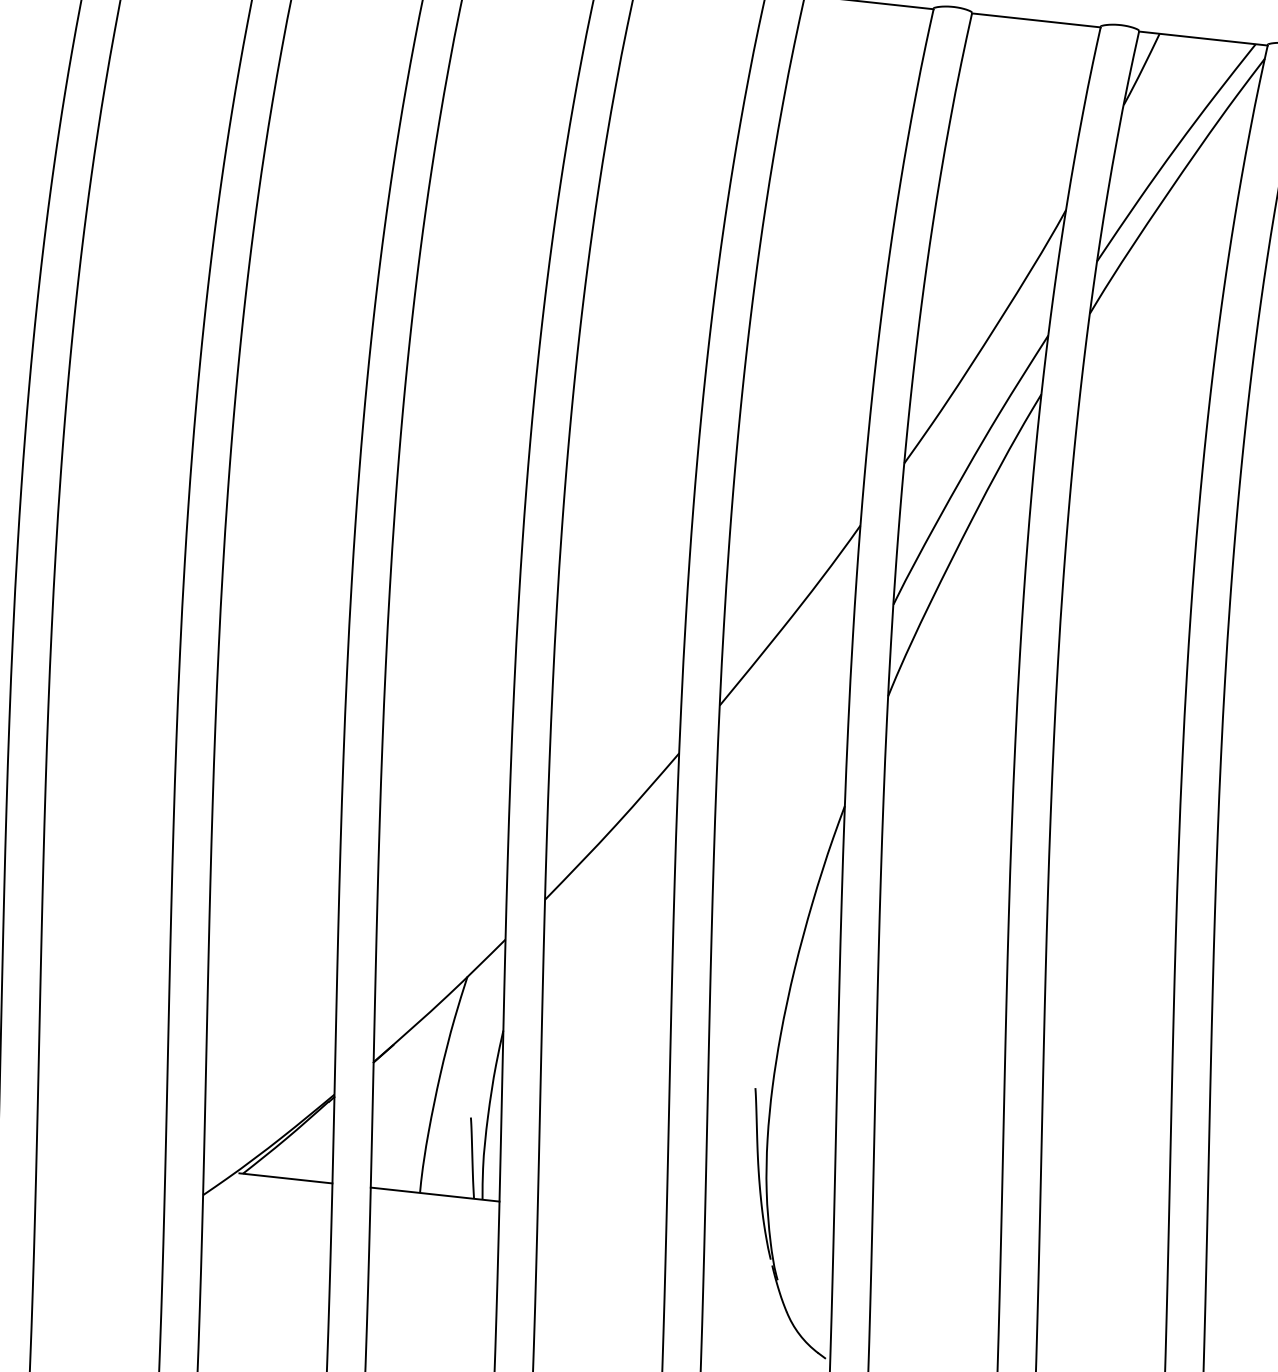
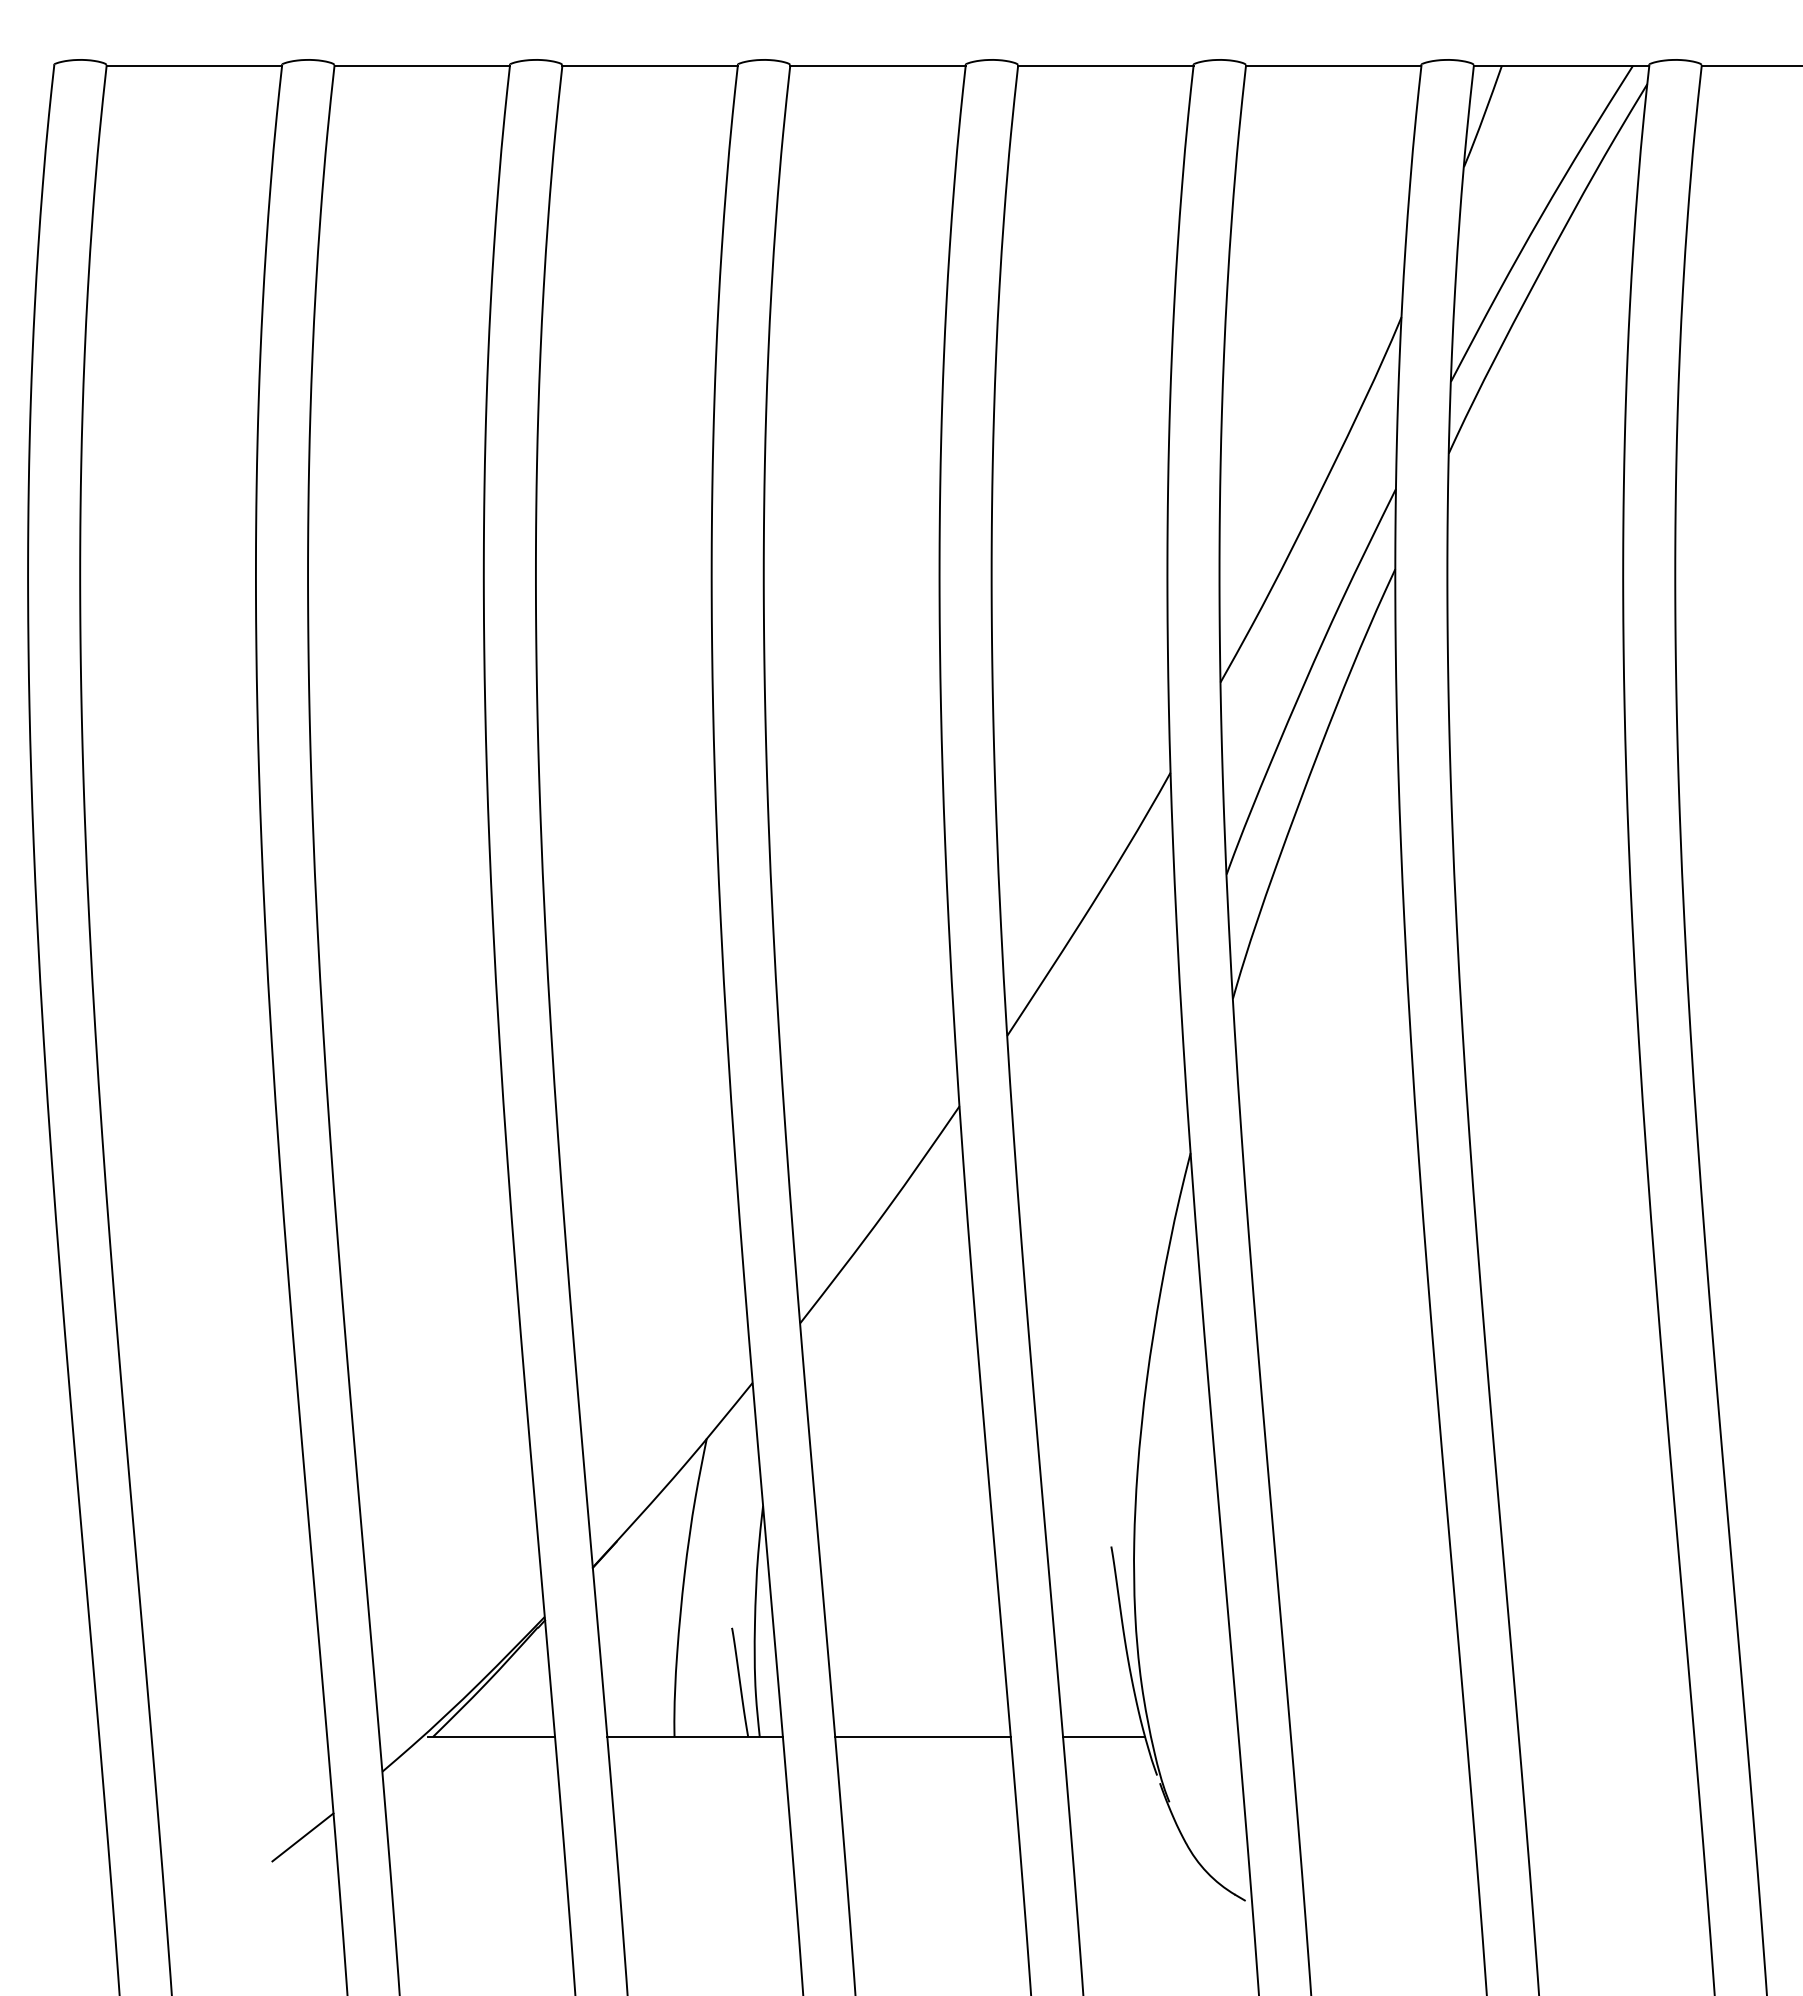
line: (601, 1212) -> (922, 1736), added
line: (735, 1226) -> (1104, 1736), added
line: (139, 1237) -> (302, 1837), added

